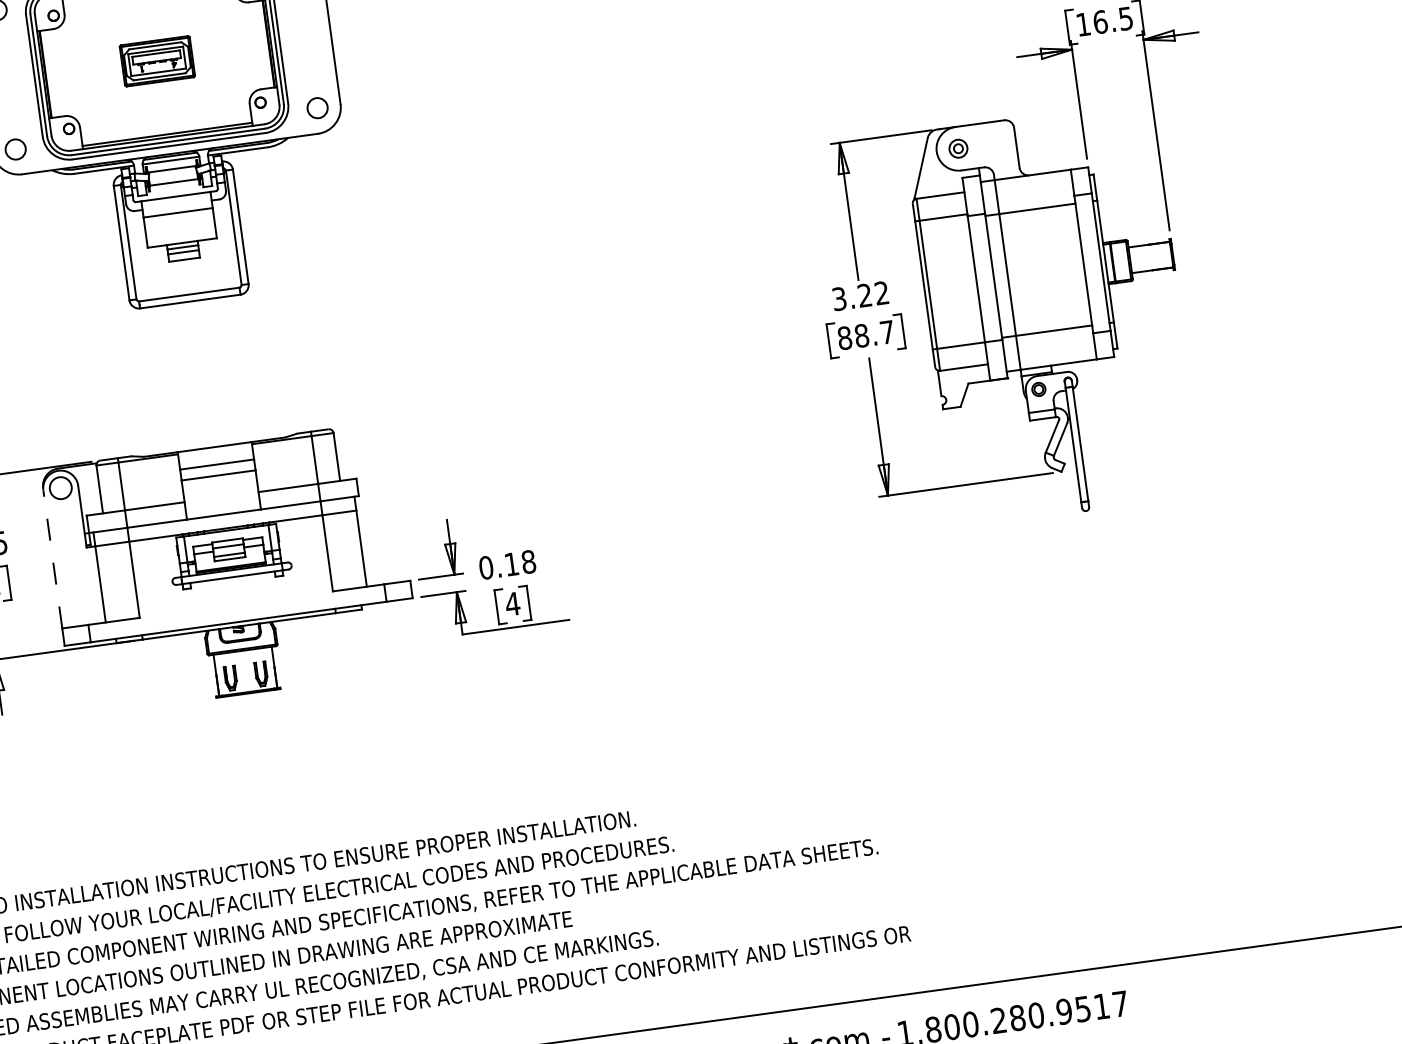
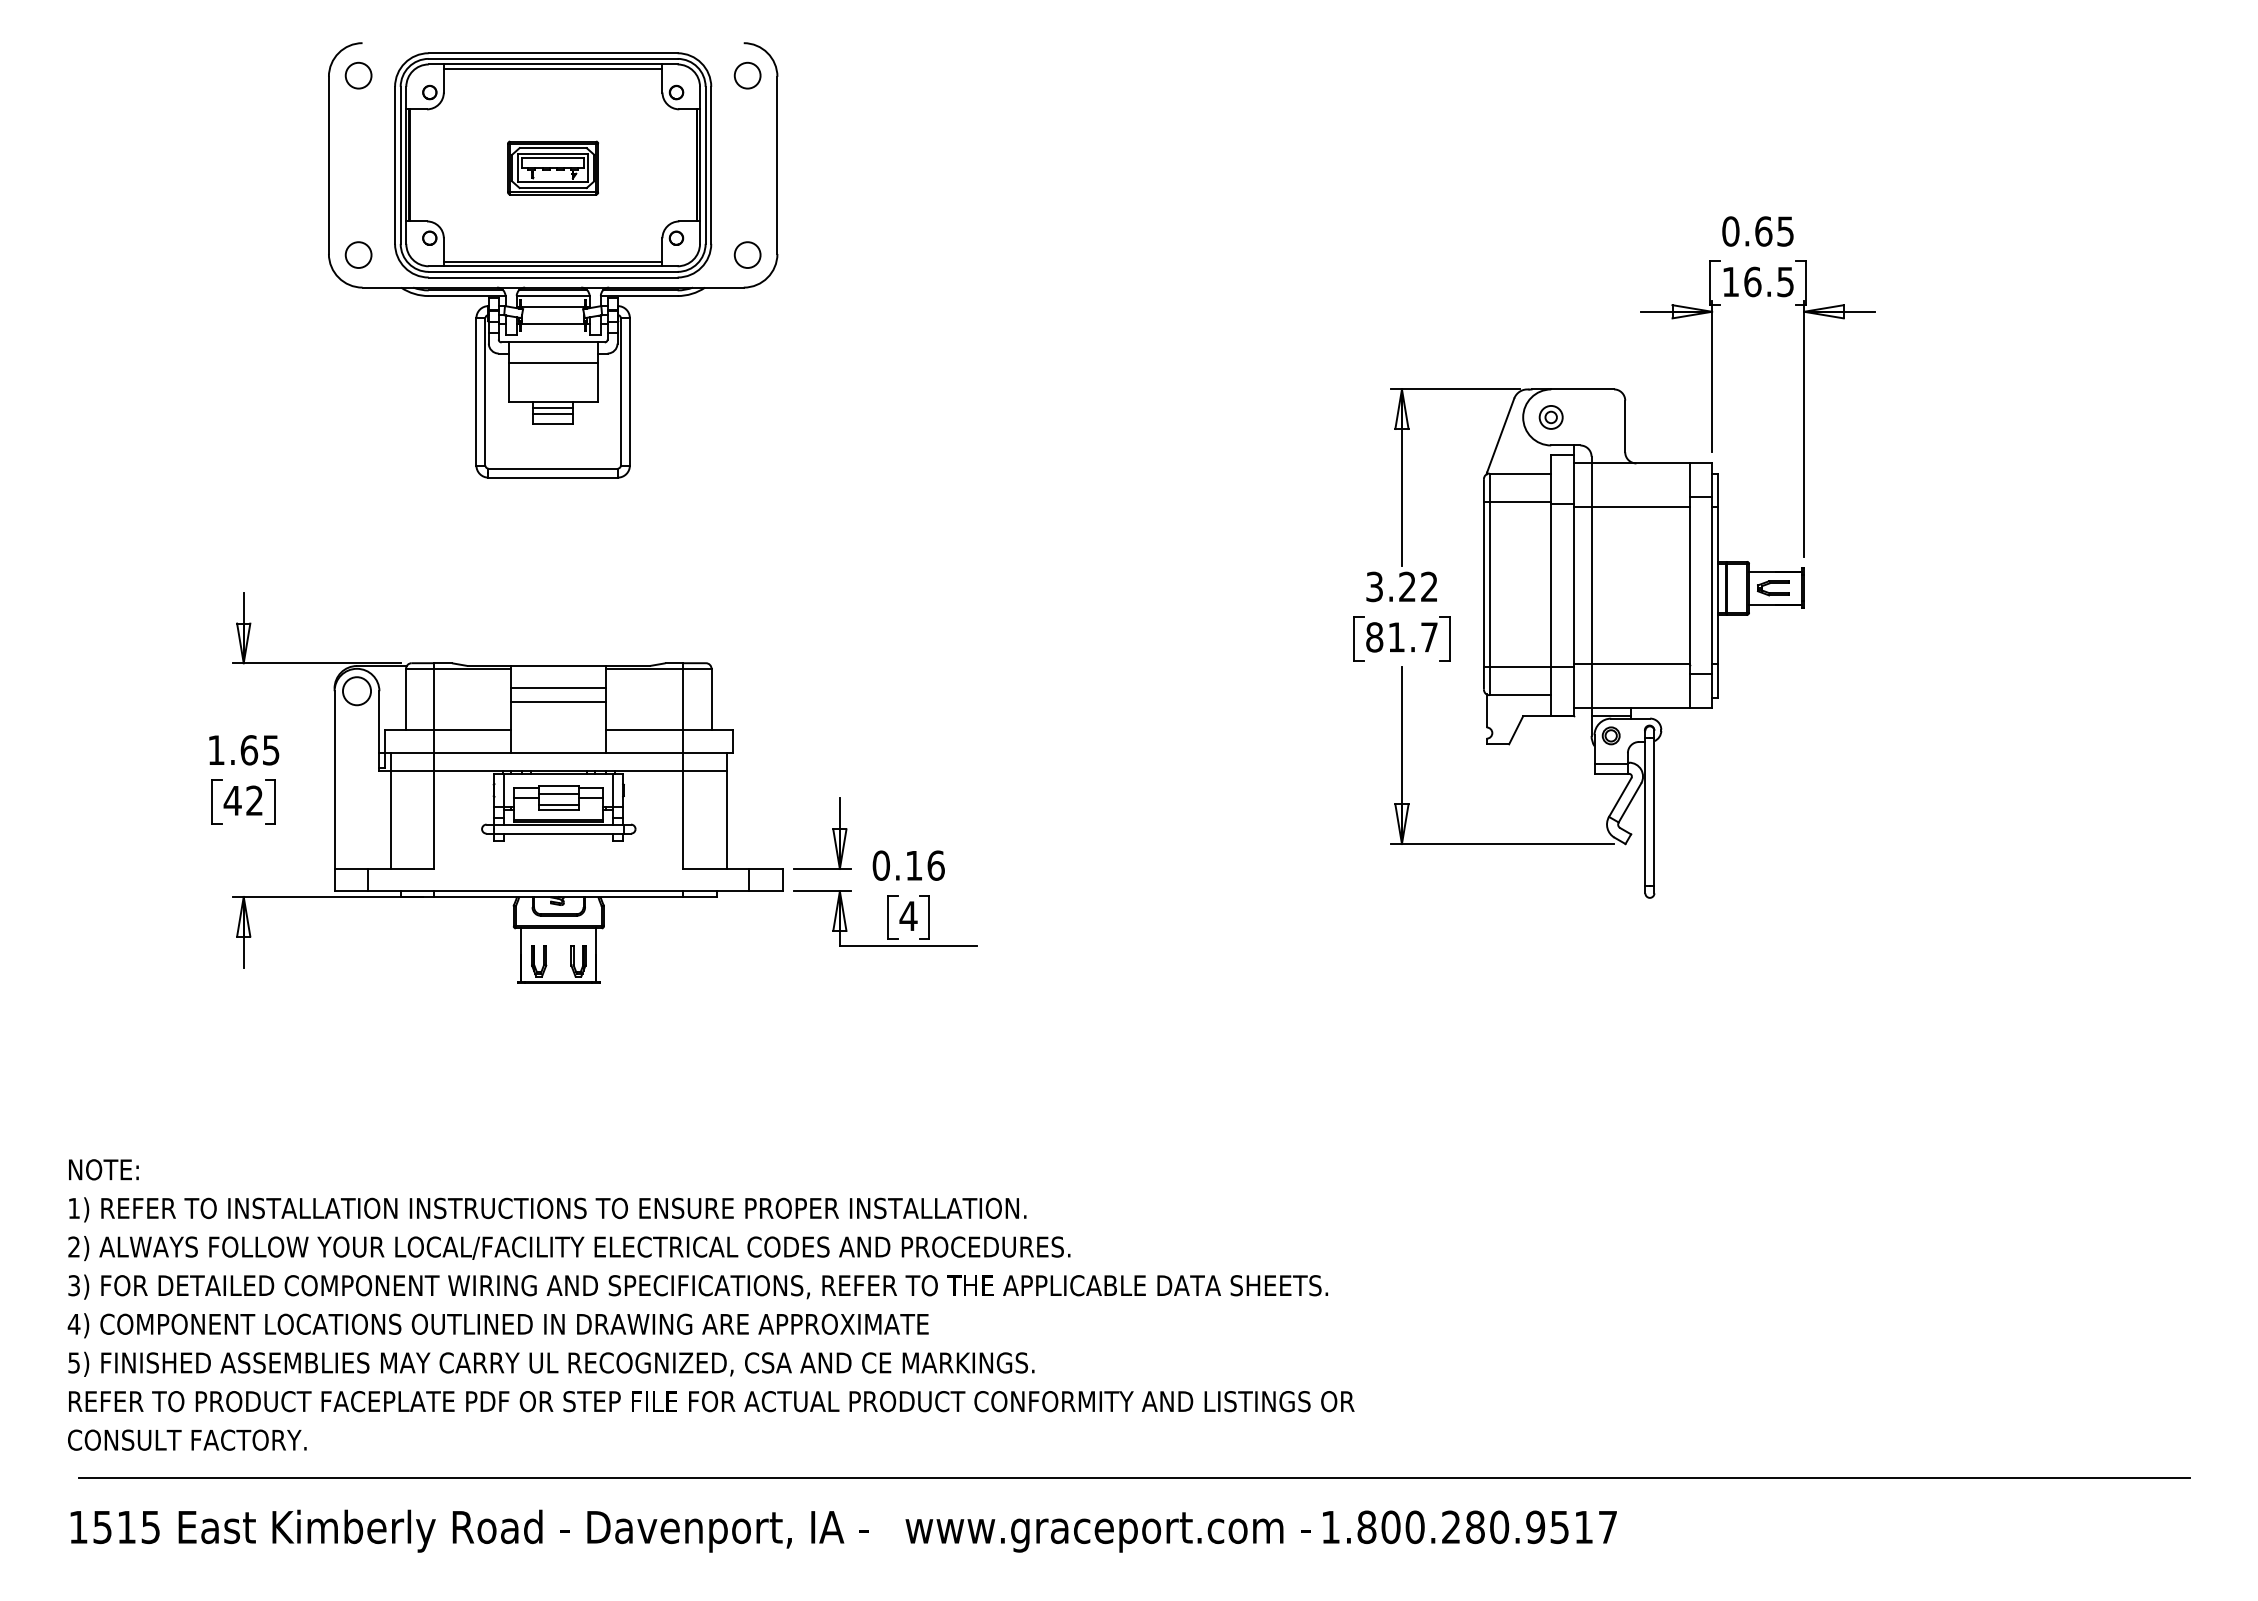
part: (1149, 257) -> (1773, 588), added
text: (861, 335) -> (1396, 637), 88.7 -> 81.7
line: (52, 559) -> (334, 780), dashed -> solid
text: (528, 561) -> (935, 865), 0.18 -> 0.16

